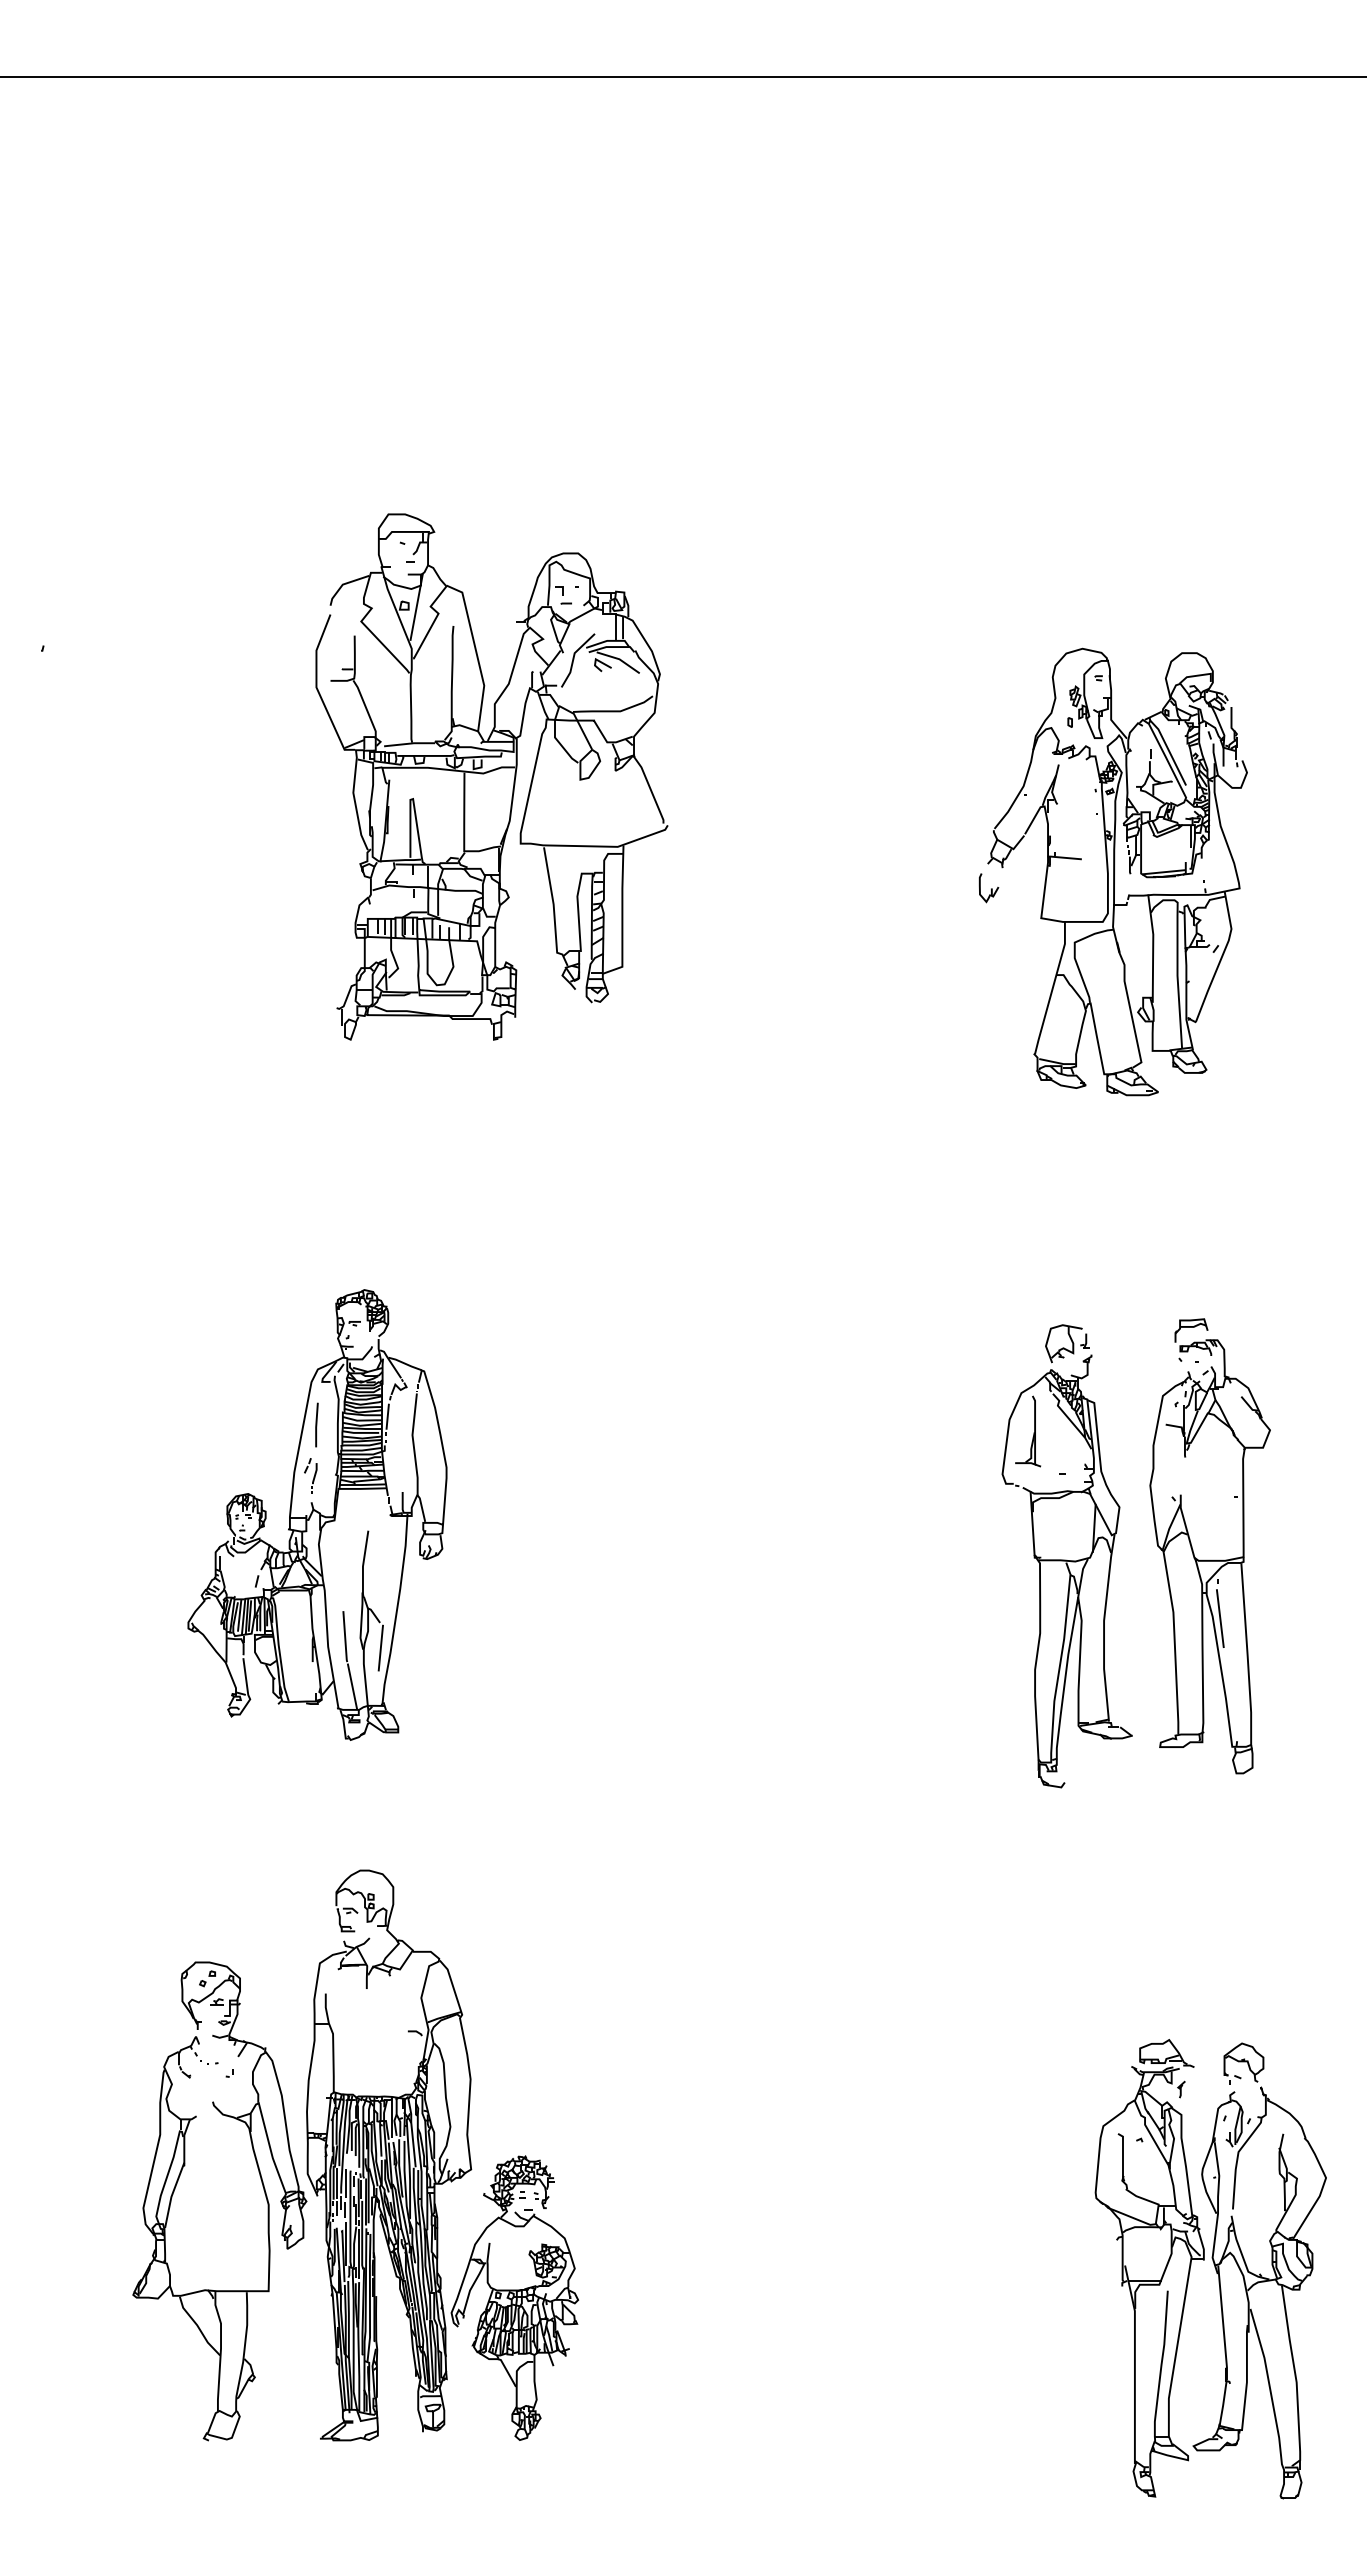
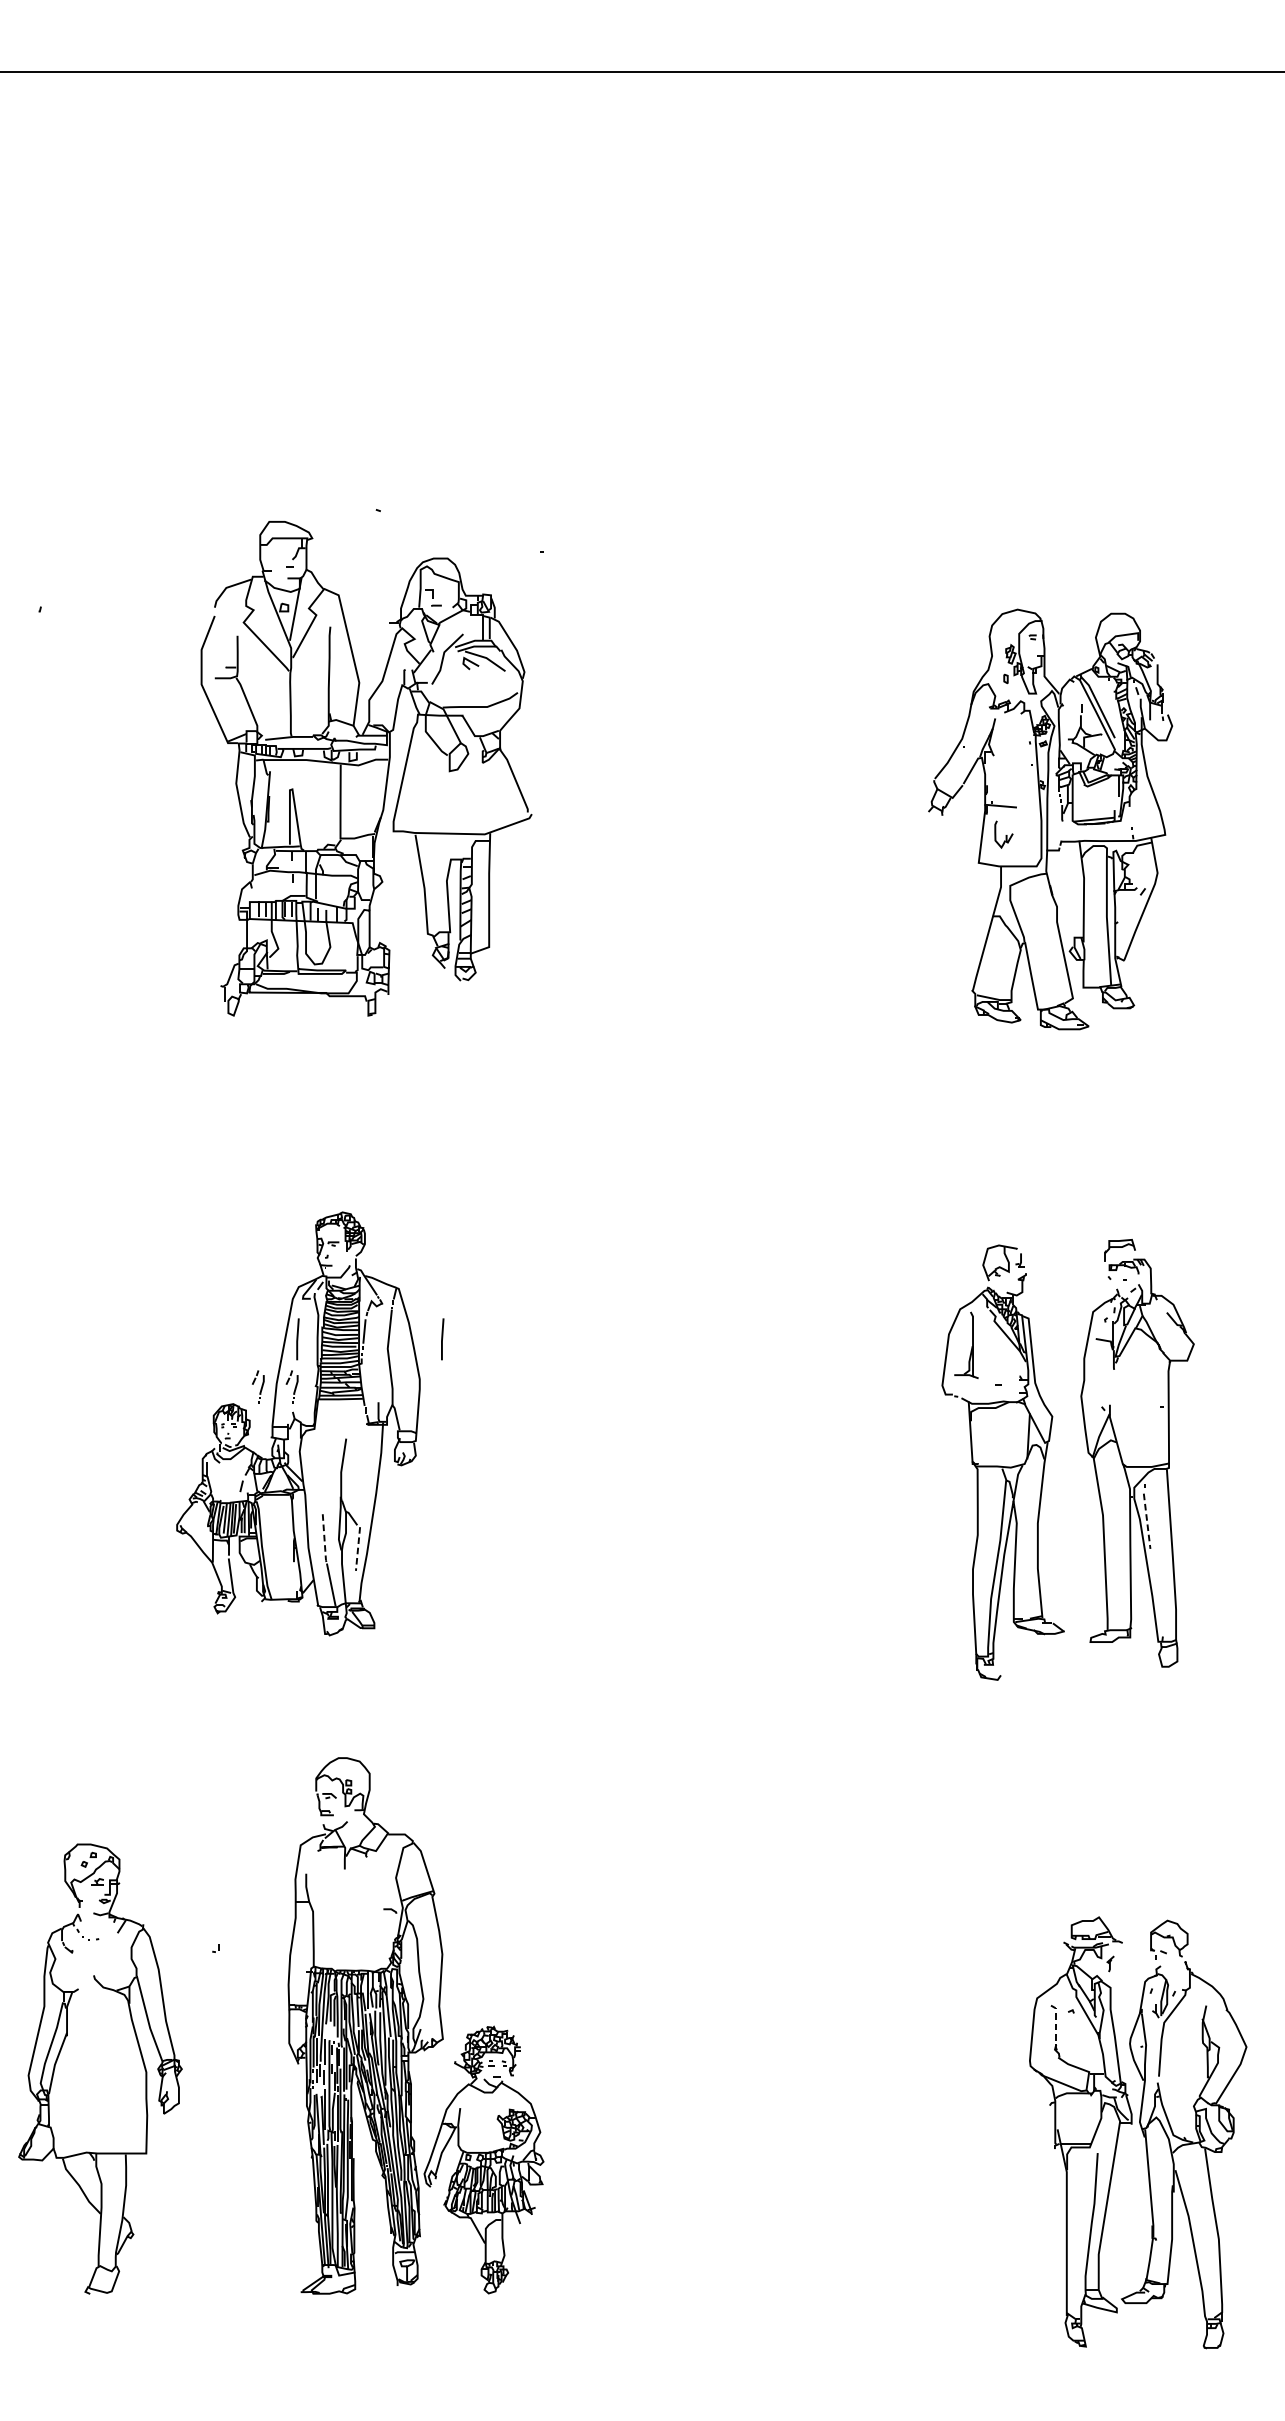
part: (491, 776) -> (366, 768), moved
part: (988, 888) -> (1003, 834), moved
line: (470, 1424) -> (442, 1338), added
part: (274, 1475) -> (258, 1386), added
line: (1220, 1618) -> (1147, 1521), solid -> dashed
line: (345, 1637) -> (324, 1539), solid -> dashed
line: (380, 1648) -> (357, 1549), solid -> dashed
line: (1122, 2156) -> (1055, 2026), solid -> dashed
part: (177, 2184) -> (60, 2053), moved

